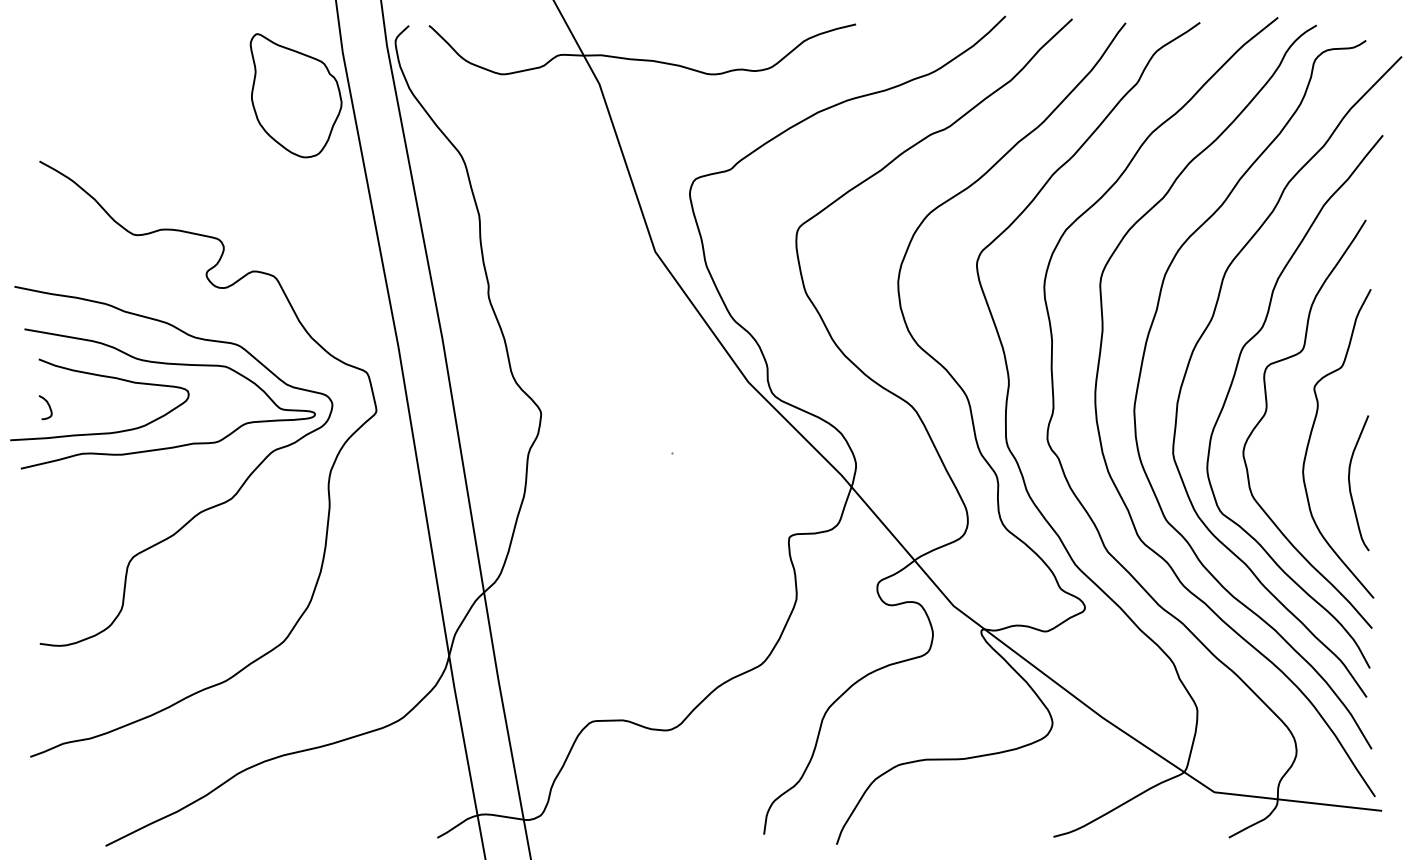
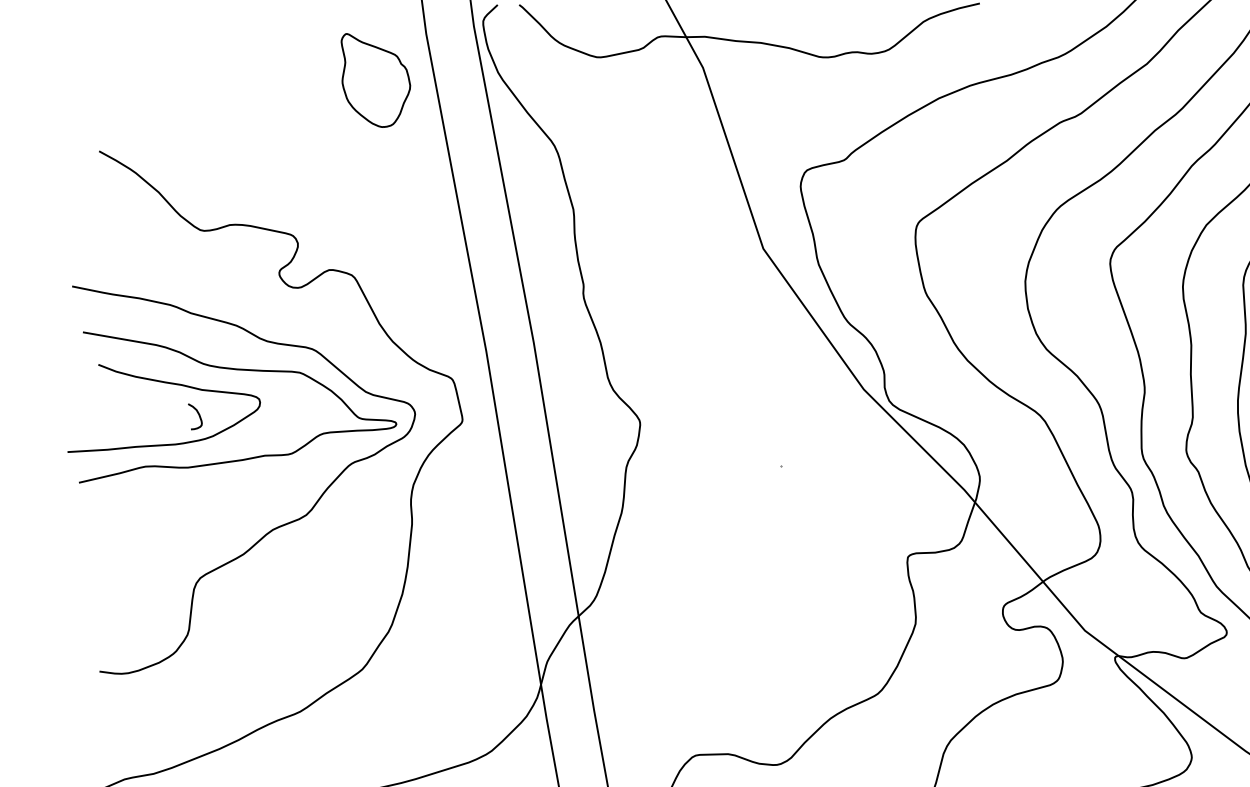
part: (295, 95) -> (375, 80), size x0.7
curve: (48, 406) -> (198, 415), moved

